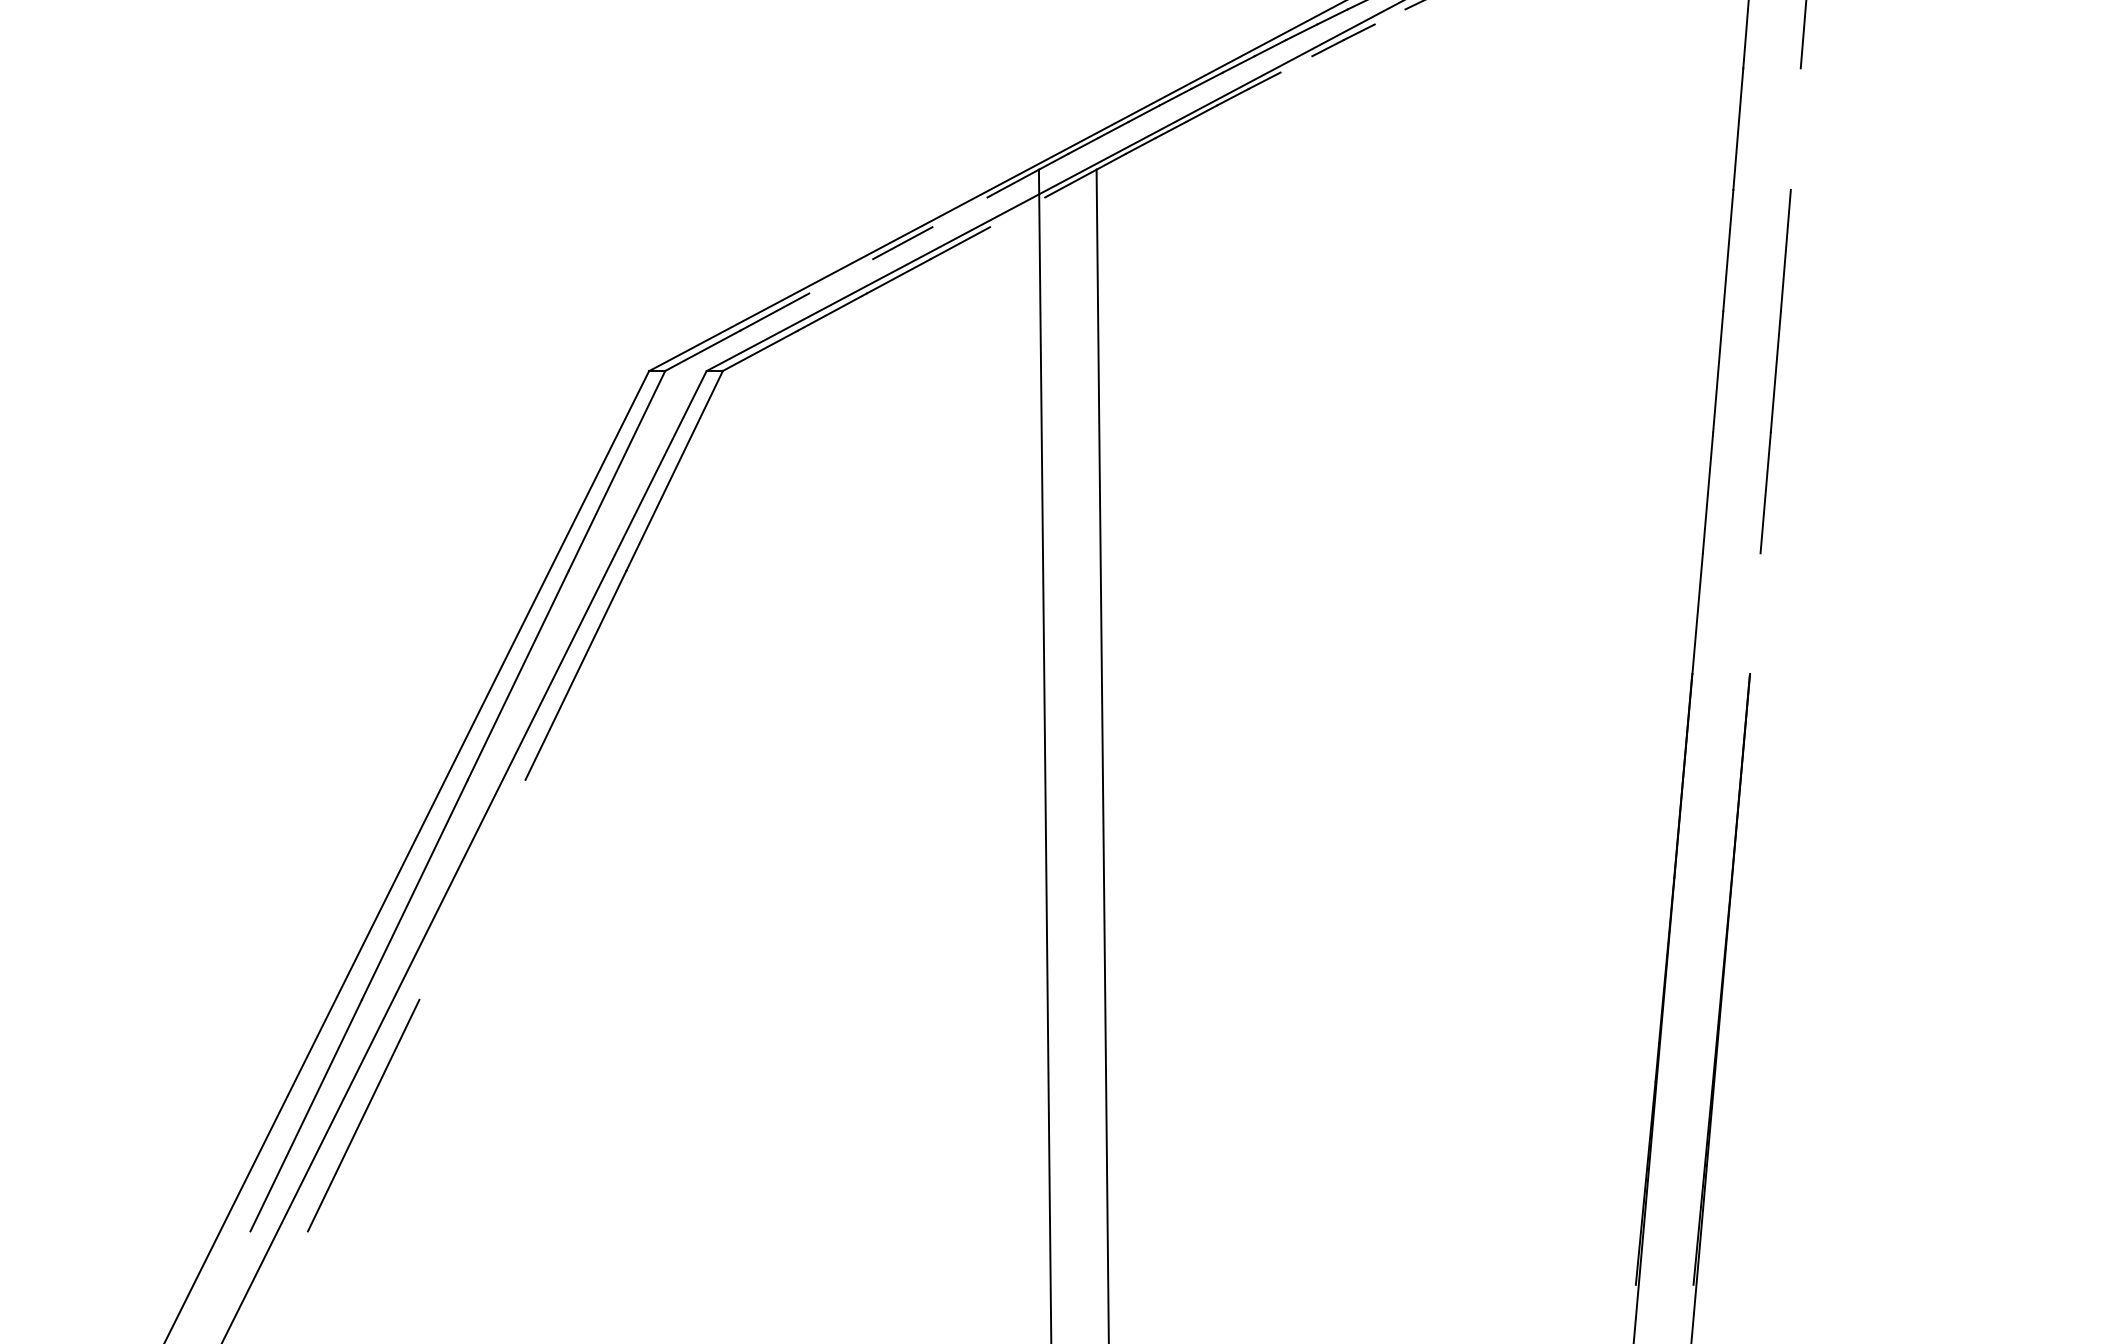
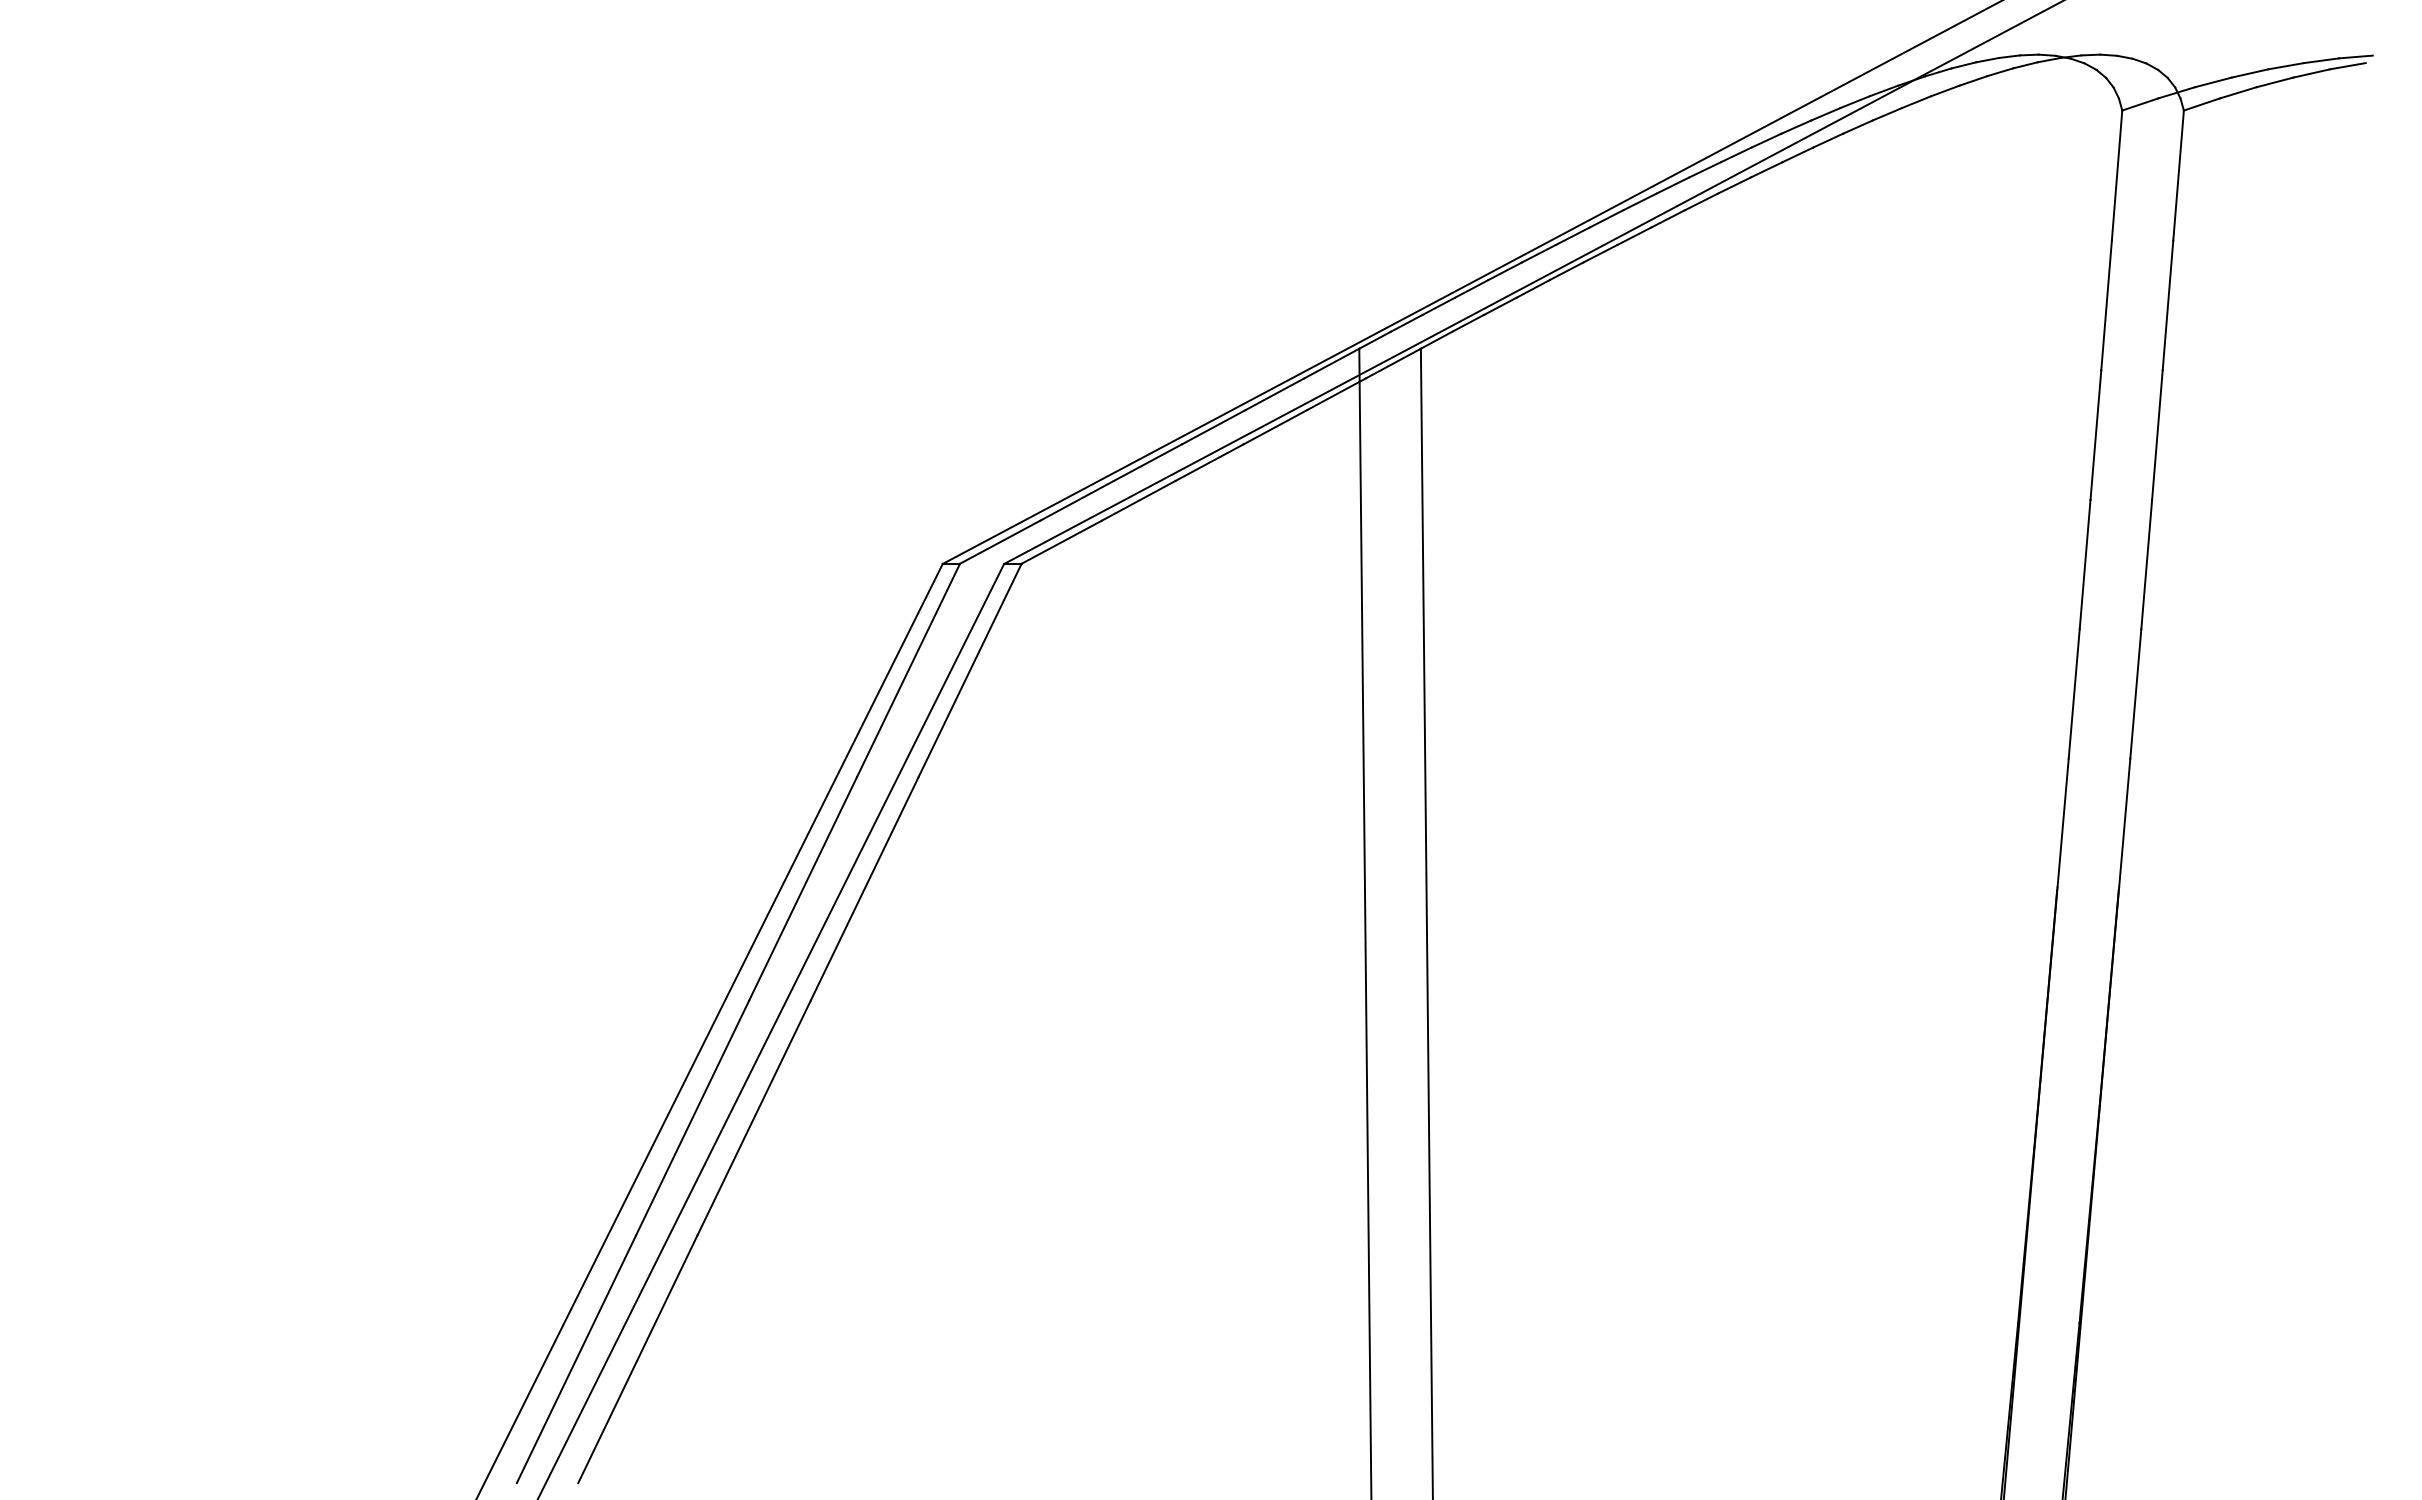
line: (1390, 16) -> (1734, 185), added
line: (1296, 63) -> (1634, 235), added
line: (1795, 129) -> (2167, 305), added
line: (959, 212) -> (1274, 394), added
line: (1017, 212) -> (1336, 394), added
line: (840, 276) -> (1147, 462), added
line: (1755, 613) -> (2124, 822), added
line: (471, 889) -> (753, 1117), added

